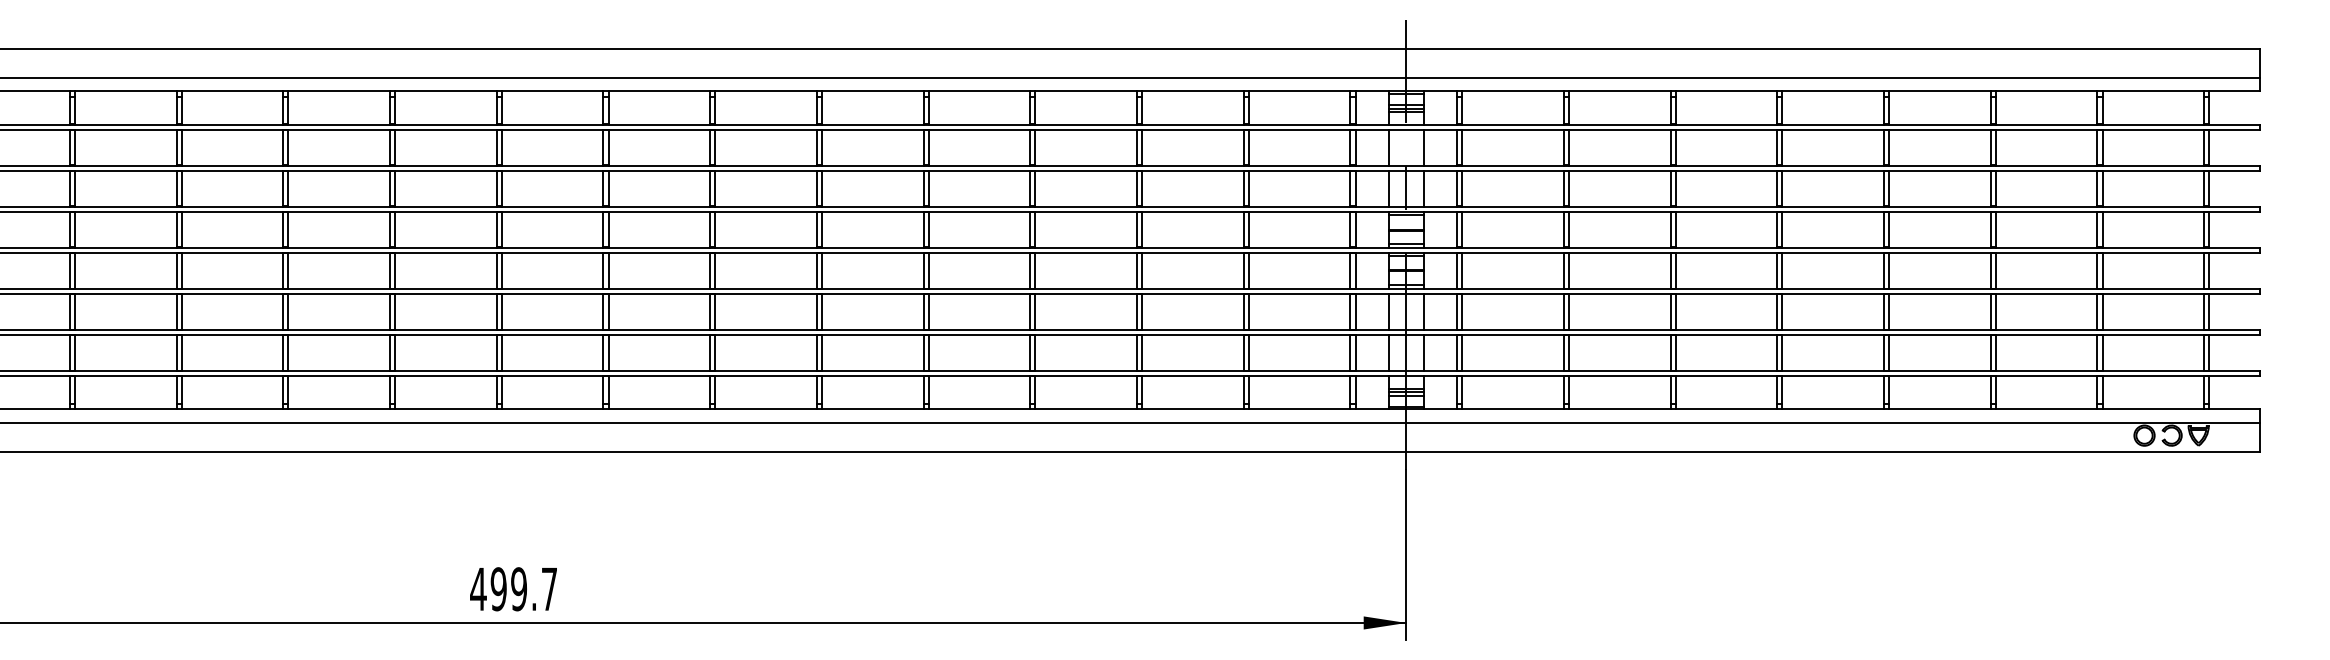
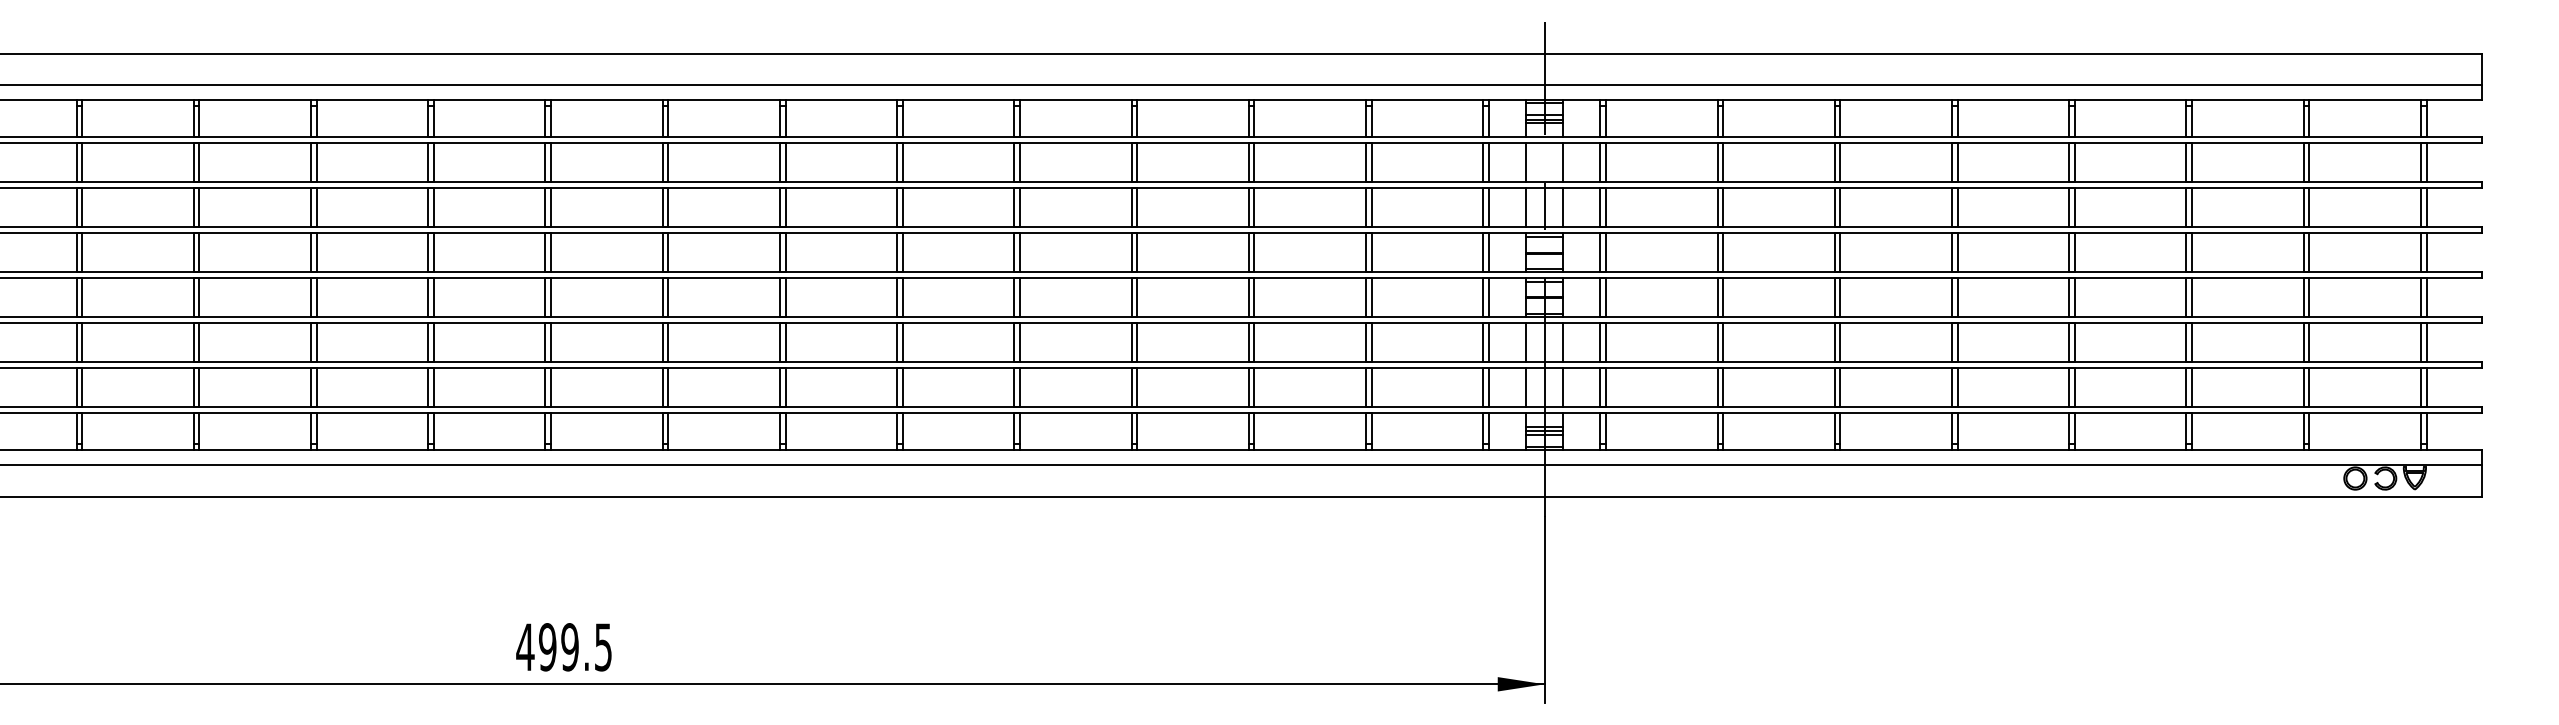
text: (549, 589) -> (603, 647), 499.7 -> 499.5

